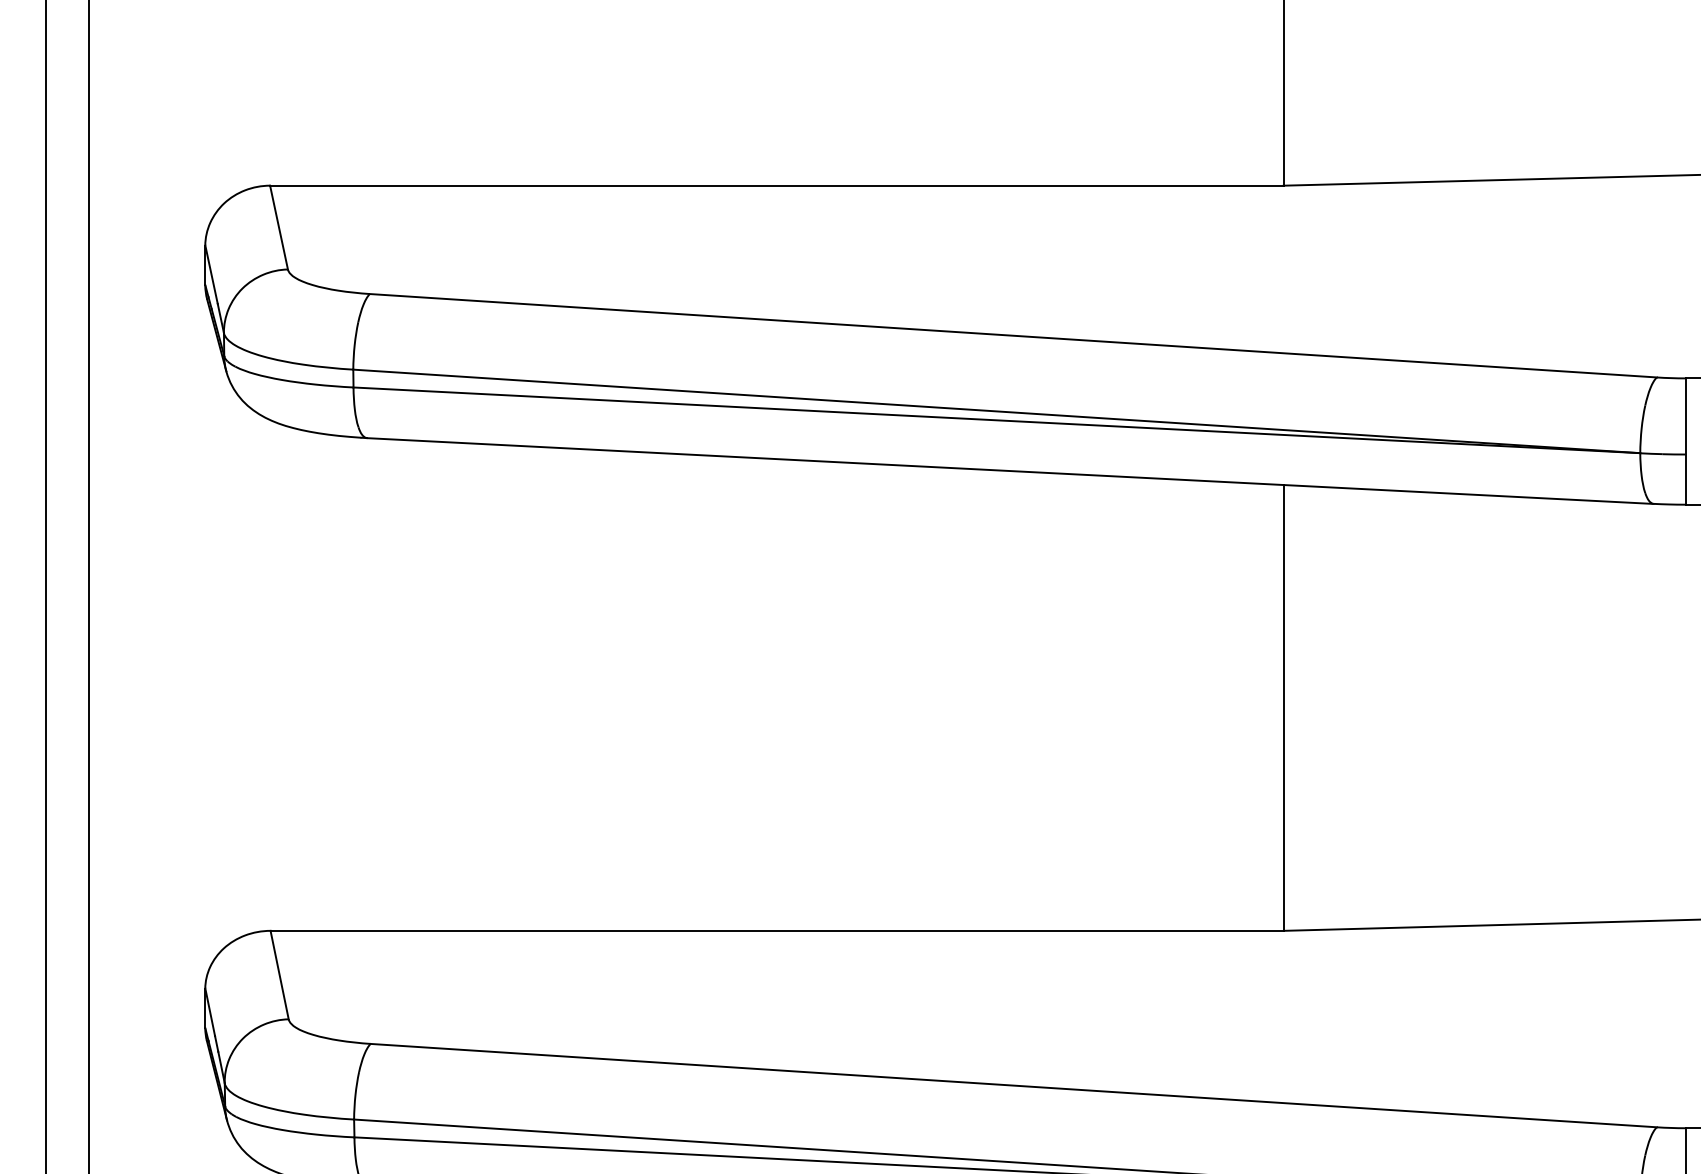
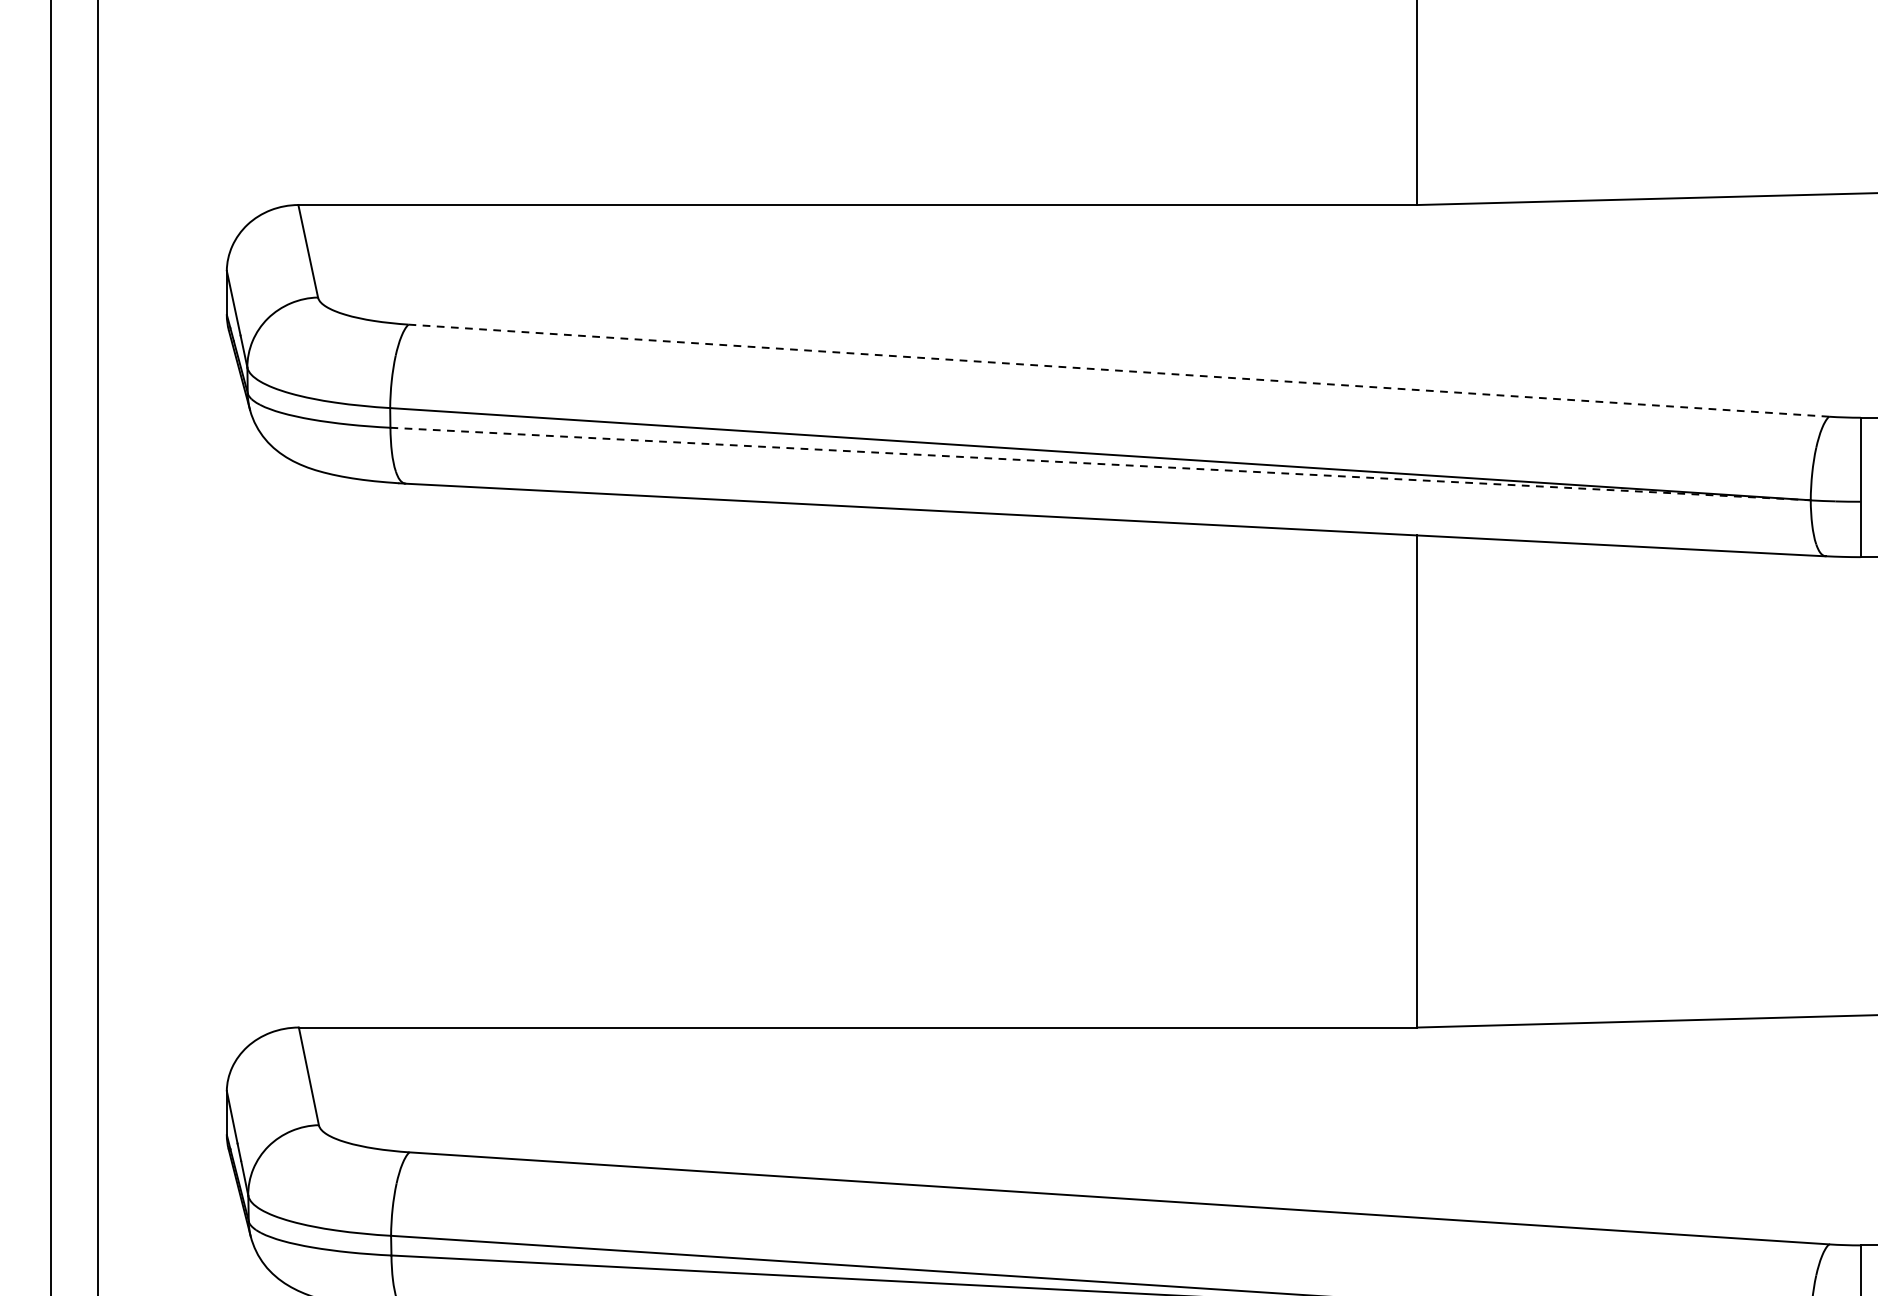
line: (1013, 335) -> (1118, 370), solid -> dashed
line: (997, 420) -> (1101, 464), solid -> dashed

